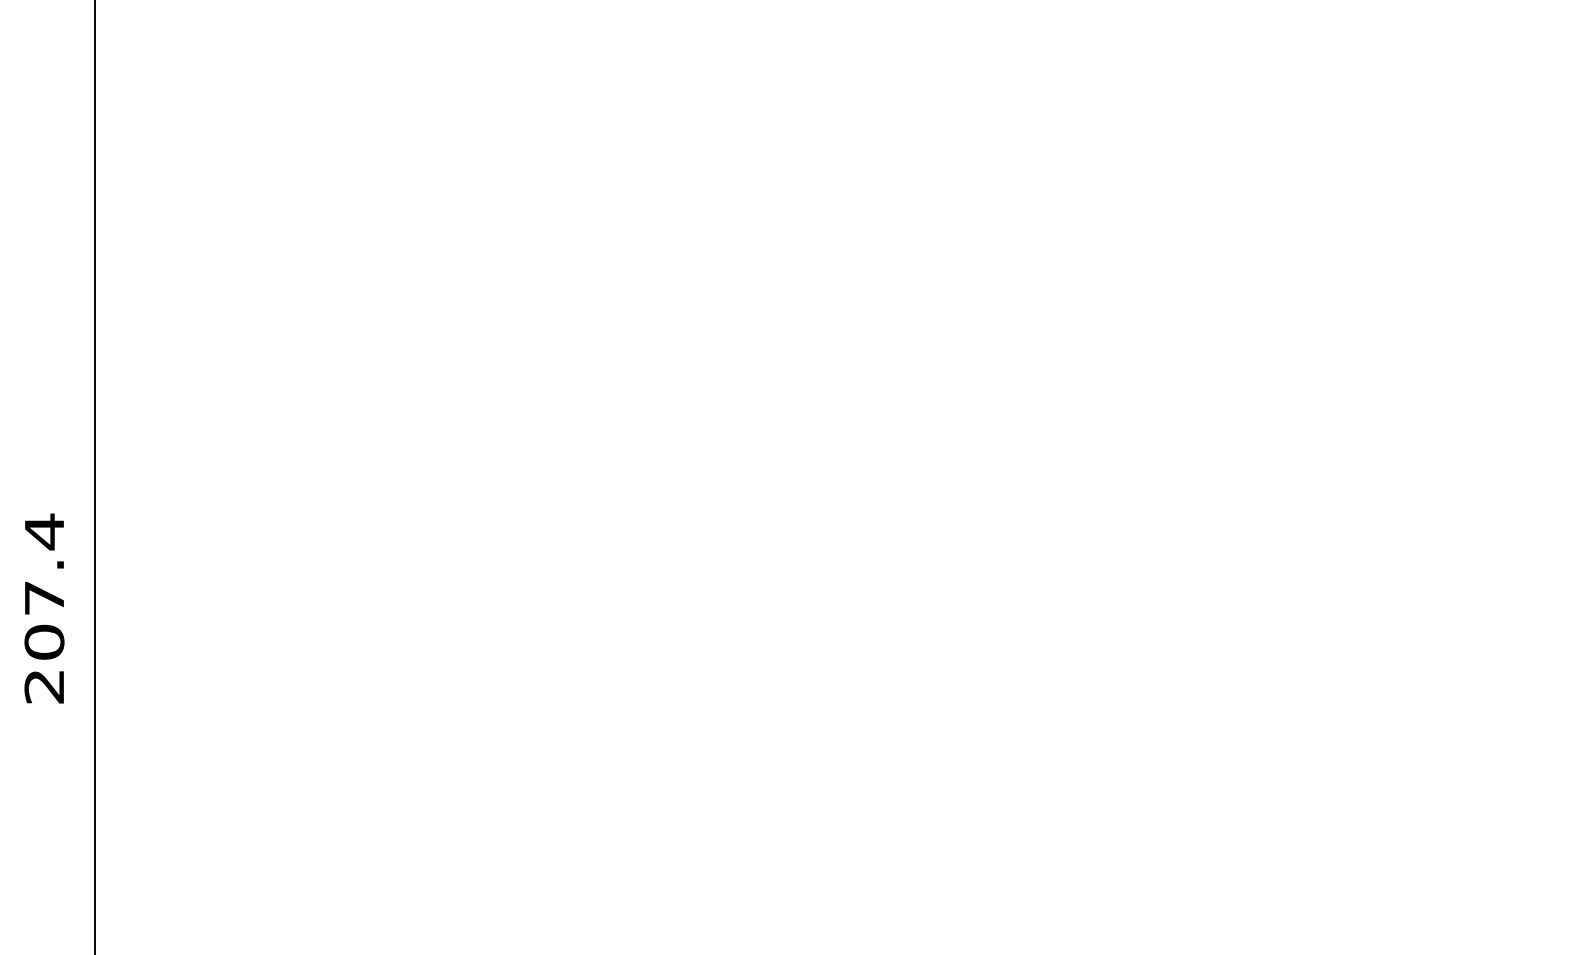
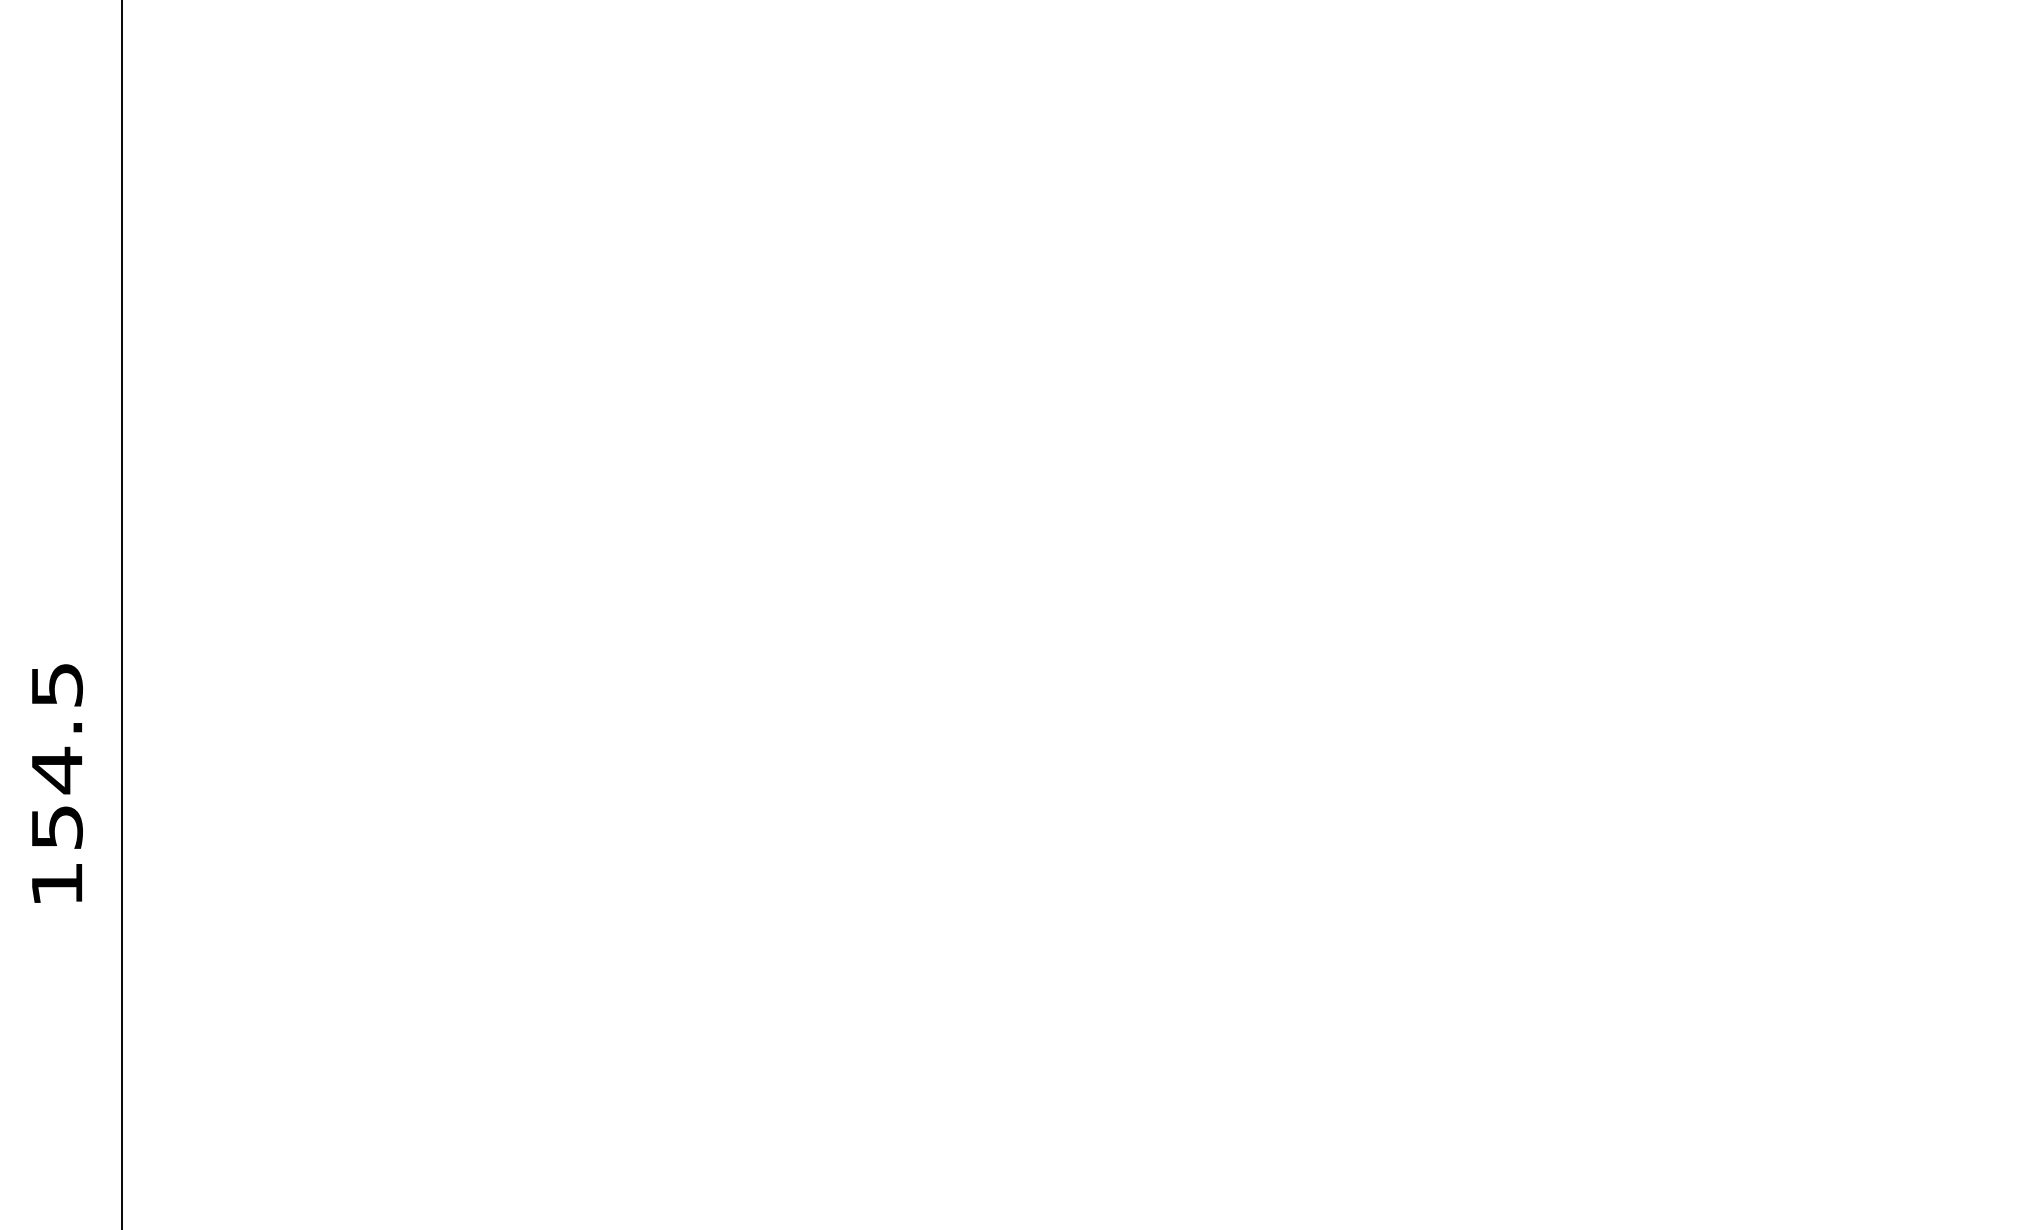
text: (43, 608) -> (56, 783), 207.4 -> 154.5

